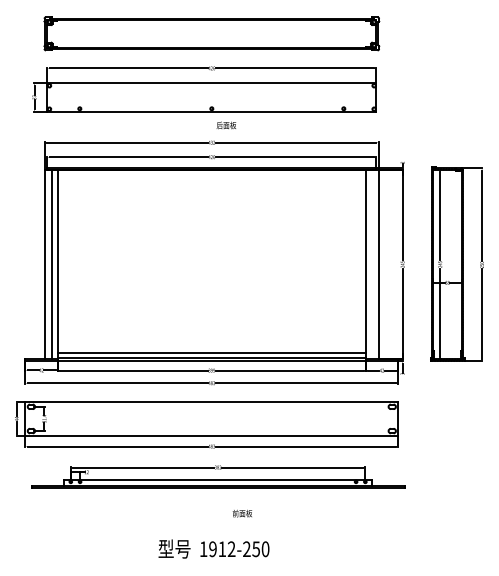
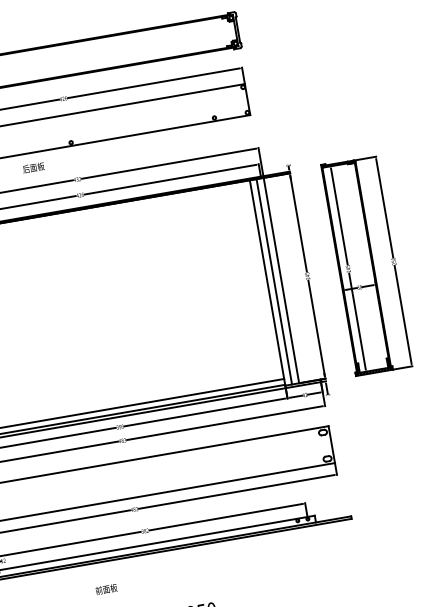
text: (225, 125) -> (32, 168), moved
line: (371, 264) -> (273, 281), added
text: (241, 513) -> (105, 589), moved

